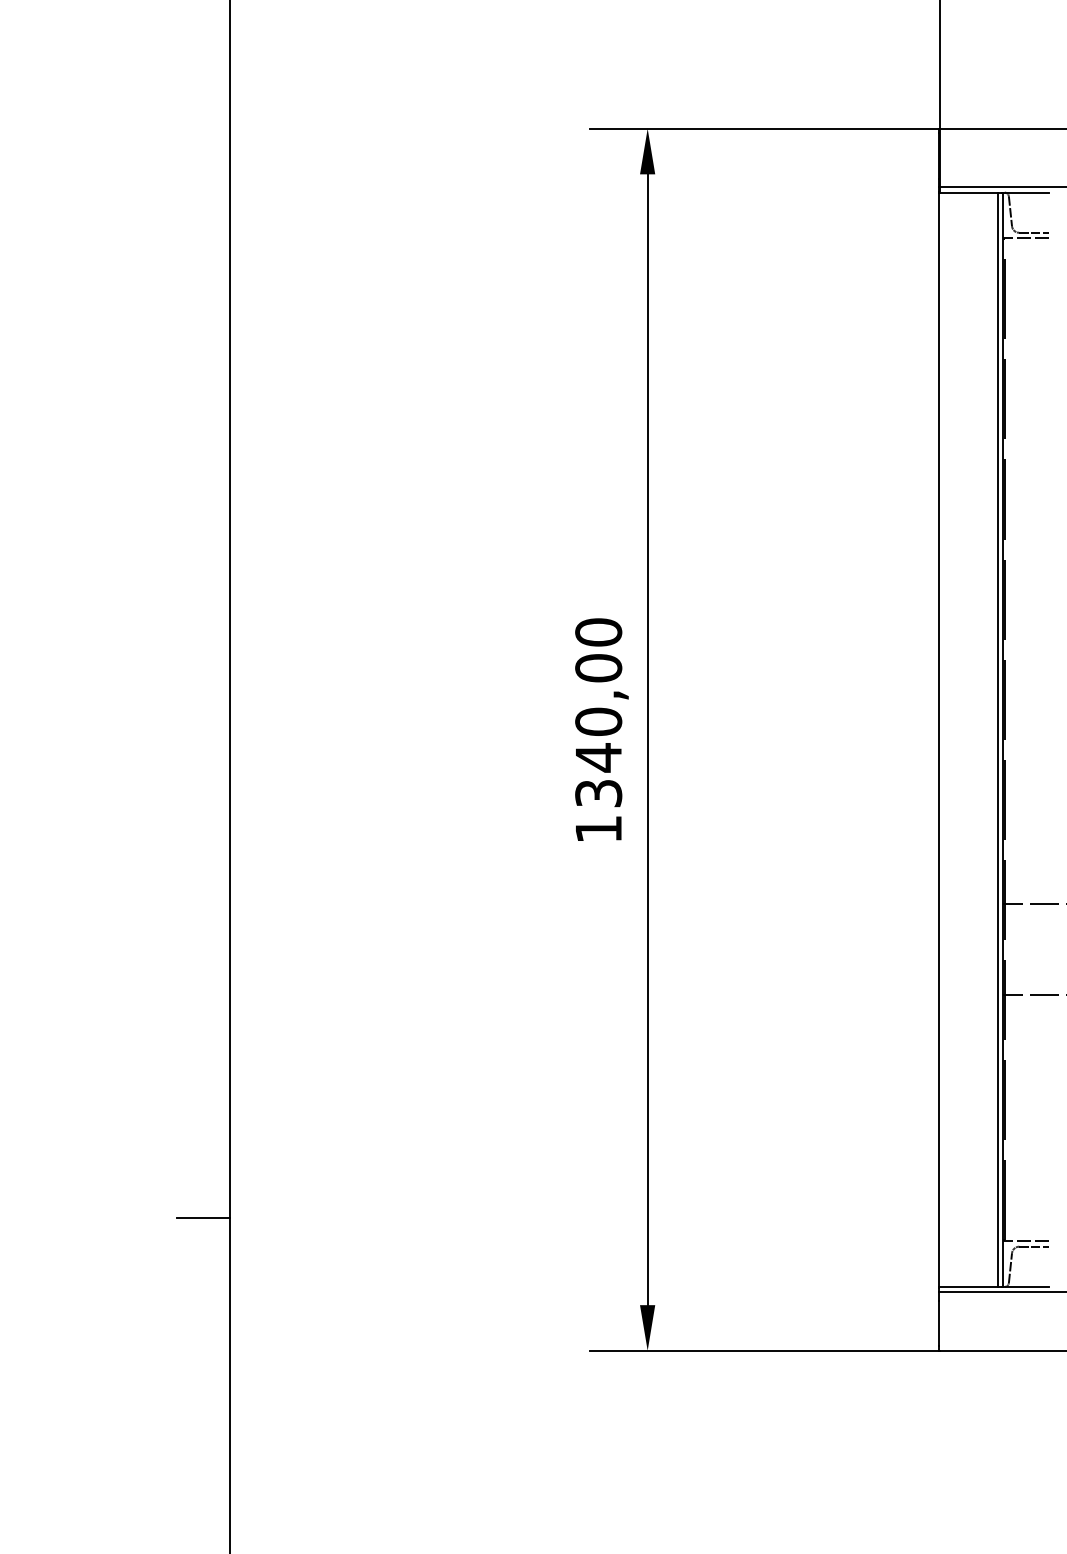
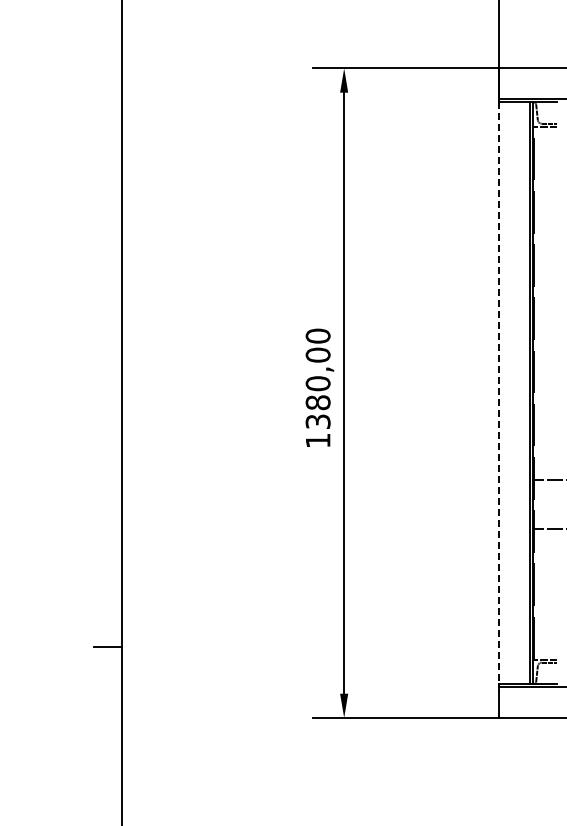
line: (939, 740) -> (499, 393), solid -> dashed
text: (597, 757) -> (317, 402), 1340,00 -> 1380,00

